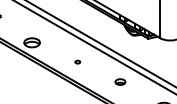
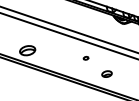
part: (77, 61) -> (85, 57), moved
part: (120, 81) -> (106, 73), moved

